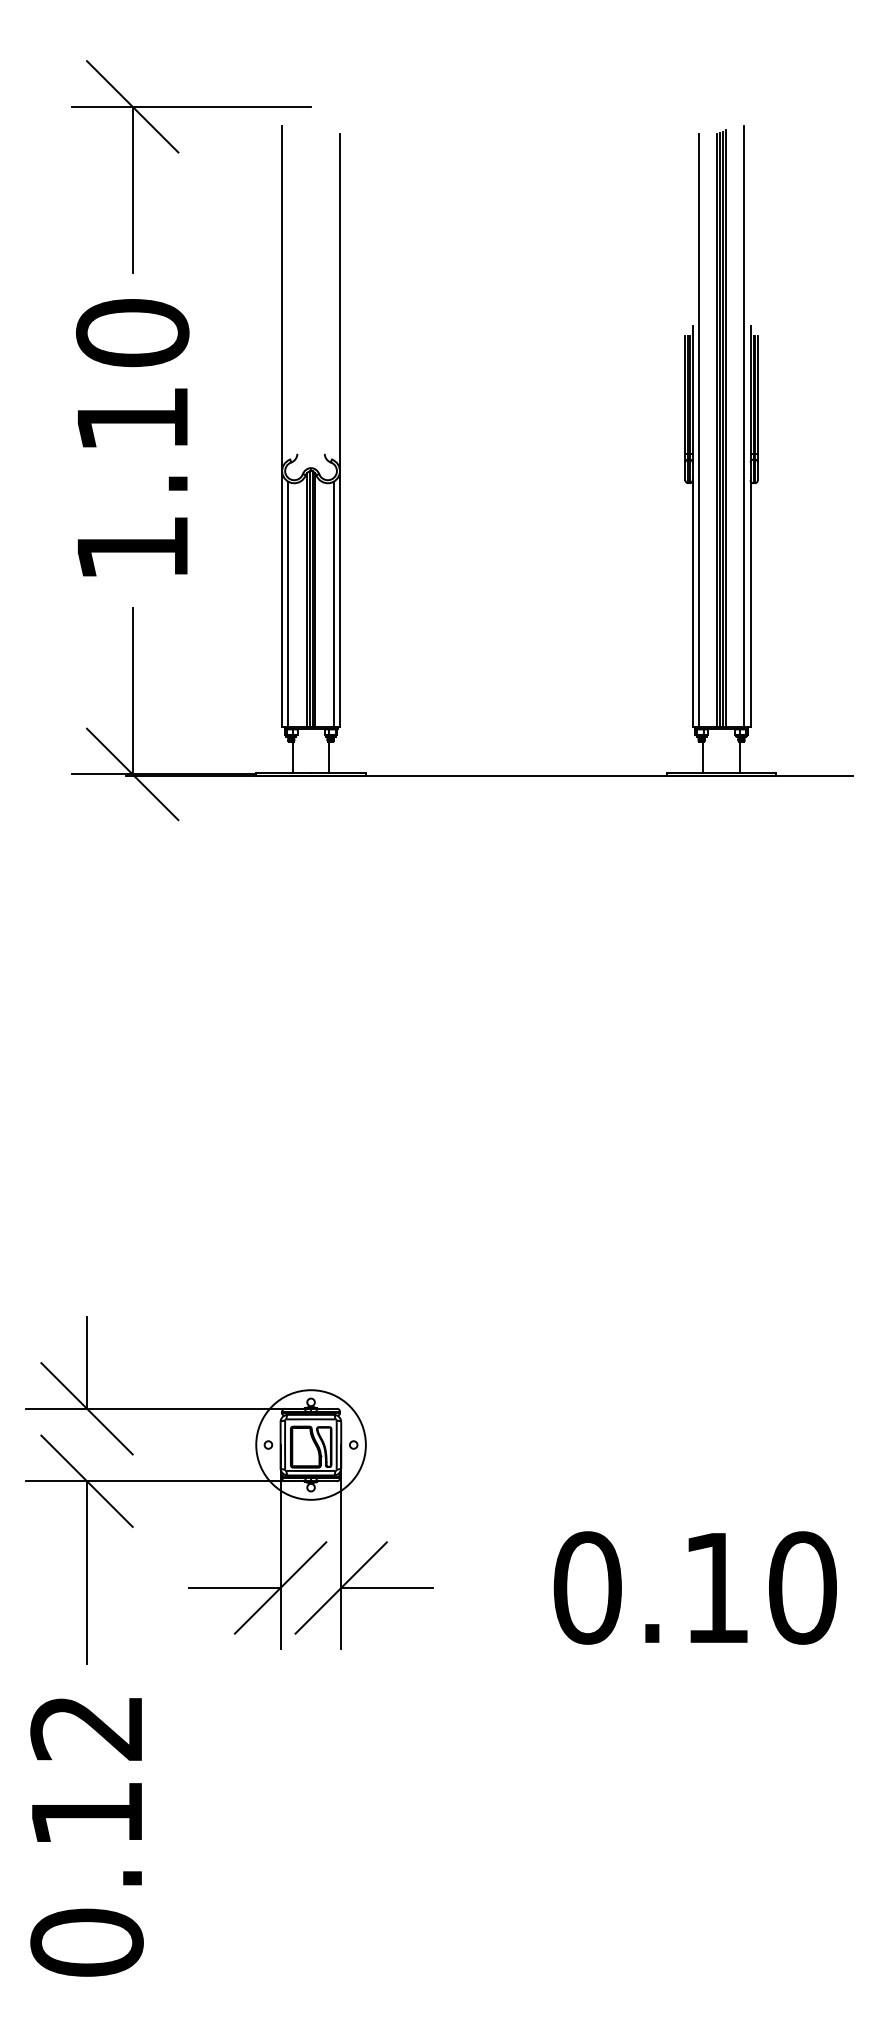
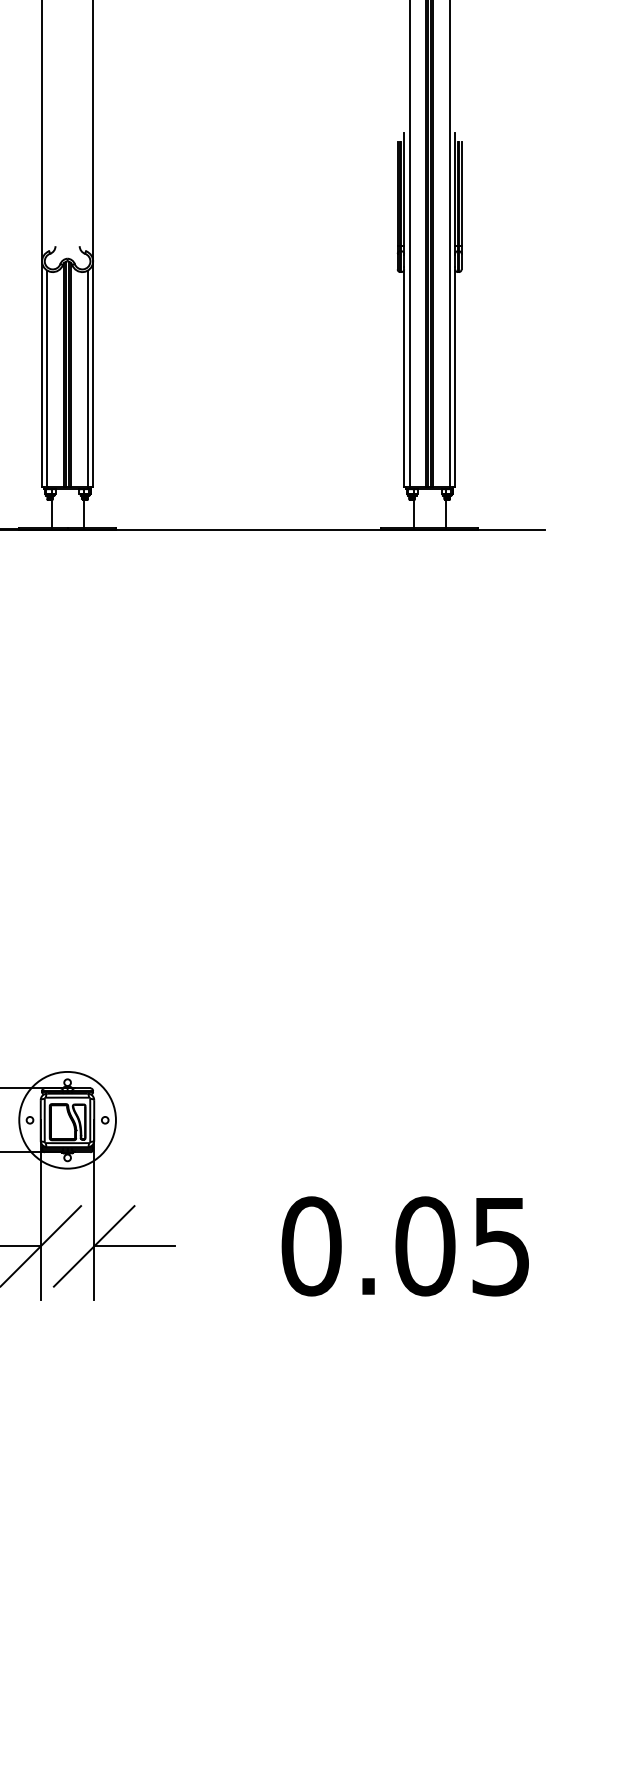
text: (759, 1587) -> (463, 1245), 0.10 -> 0.05

